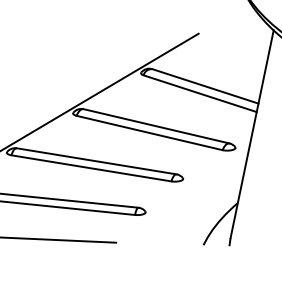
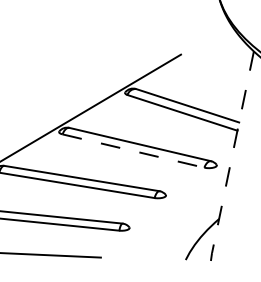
line: (149, 133) -> (133, 151), solid -> dashed
line: (252, 134) -> (233, 152), solid -> dashed

